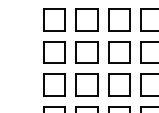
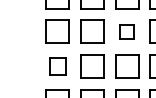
part: (119, 52) -> (127, 32), size x0.6
part: (54, 84) -> (58, 66), size x0.7

